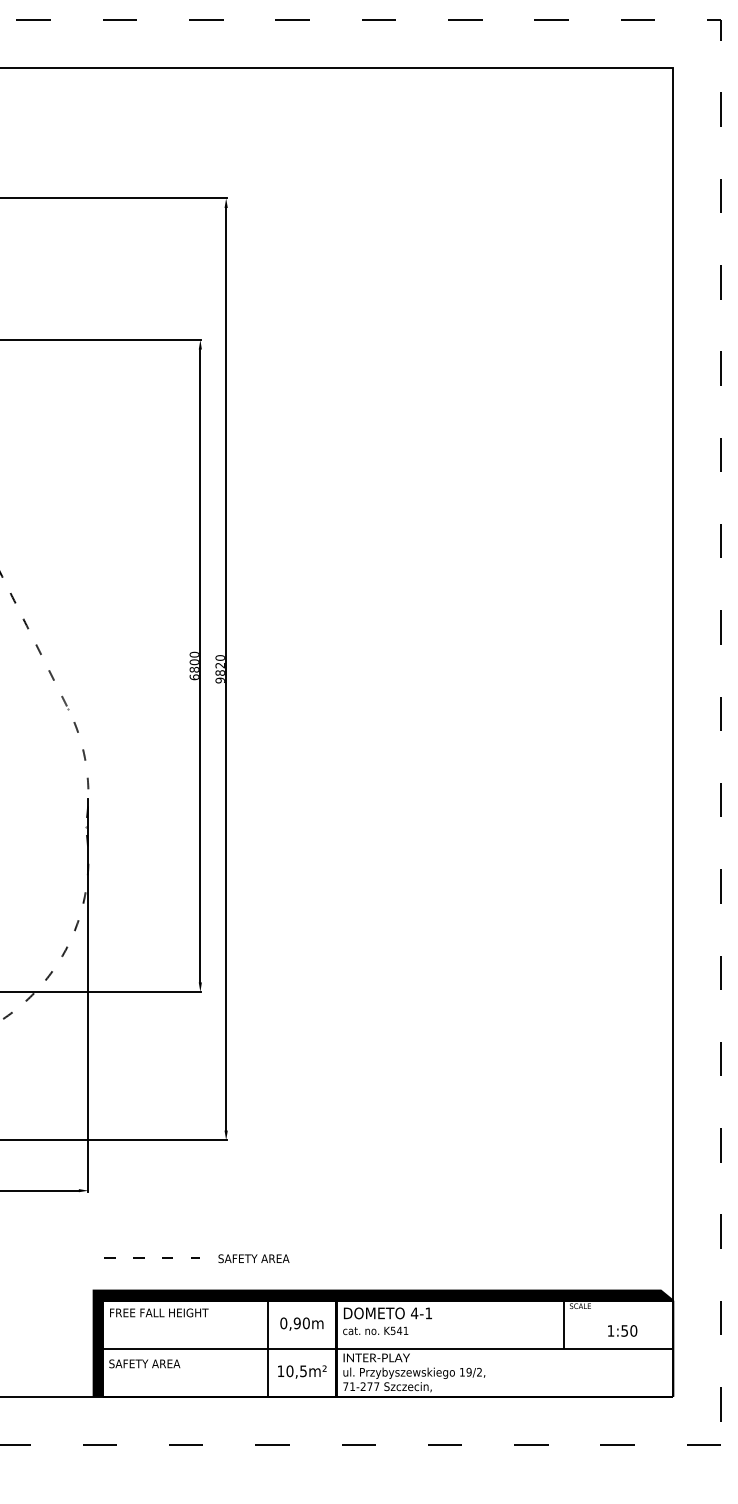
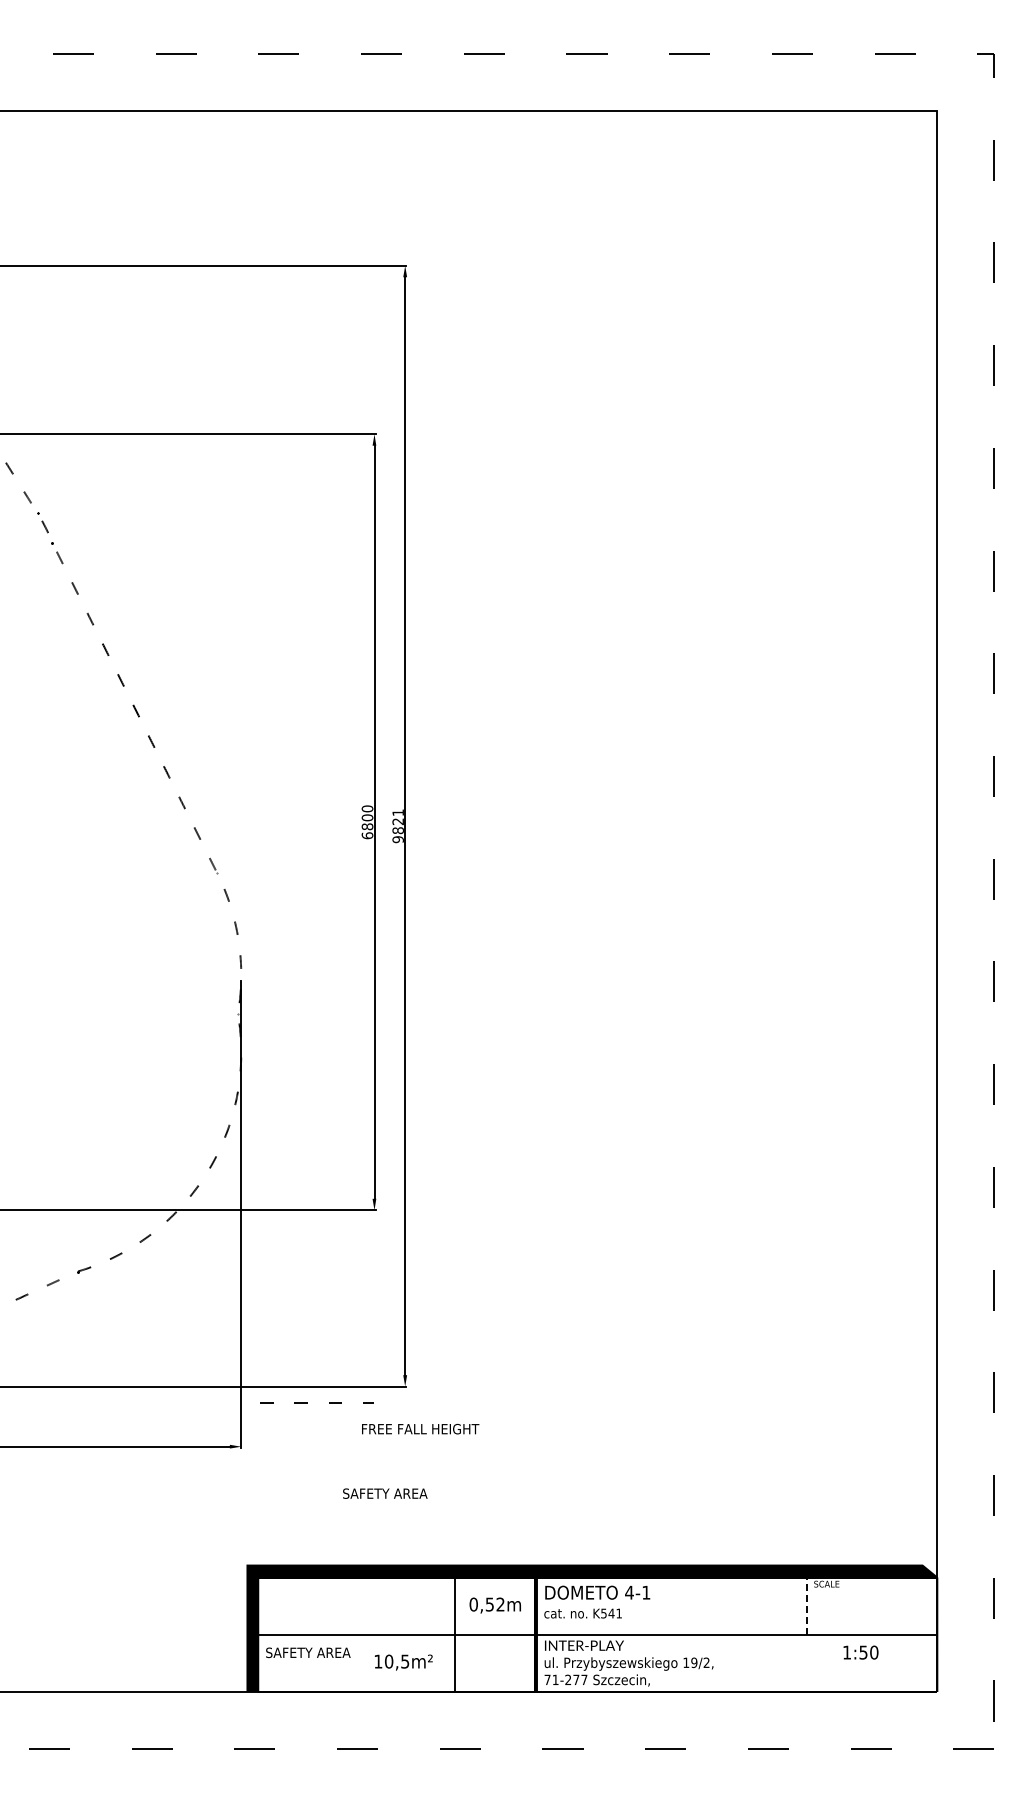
text: (219, 657) -> (397, 812), 9820 -> 9821
line: (144, 1257) -> (307, 1402), moved
text: (254, 1258) -> (385, 1493), moved
text: (159, 1312) -> (420, 1428), moved
text: (301, 1323) -> (494, 1604), 0,90m -> 0,52m
line: (564, 1324) -> (807, 1606), solid -> dashed
text: (622, 1330) -> (860, 1652), moved
text: (302, 1372) -> (403, 1662), moved

